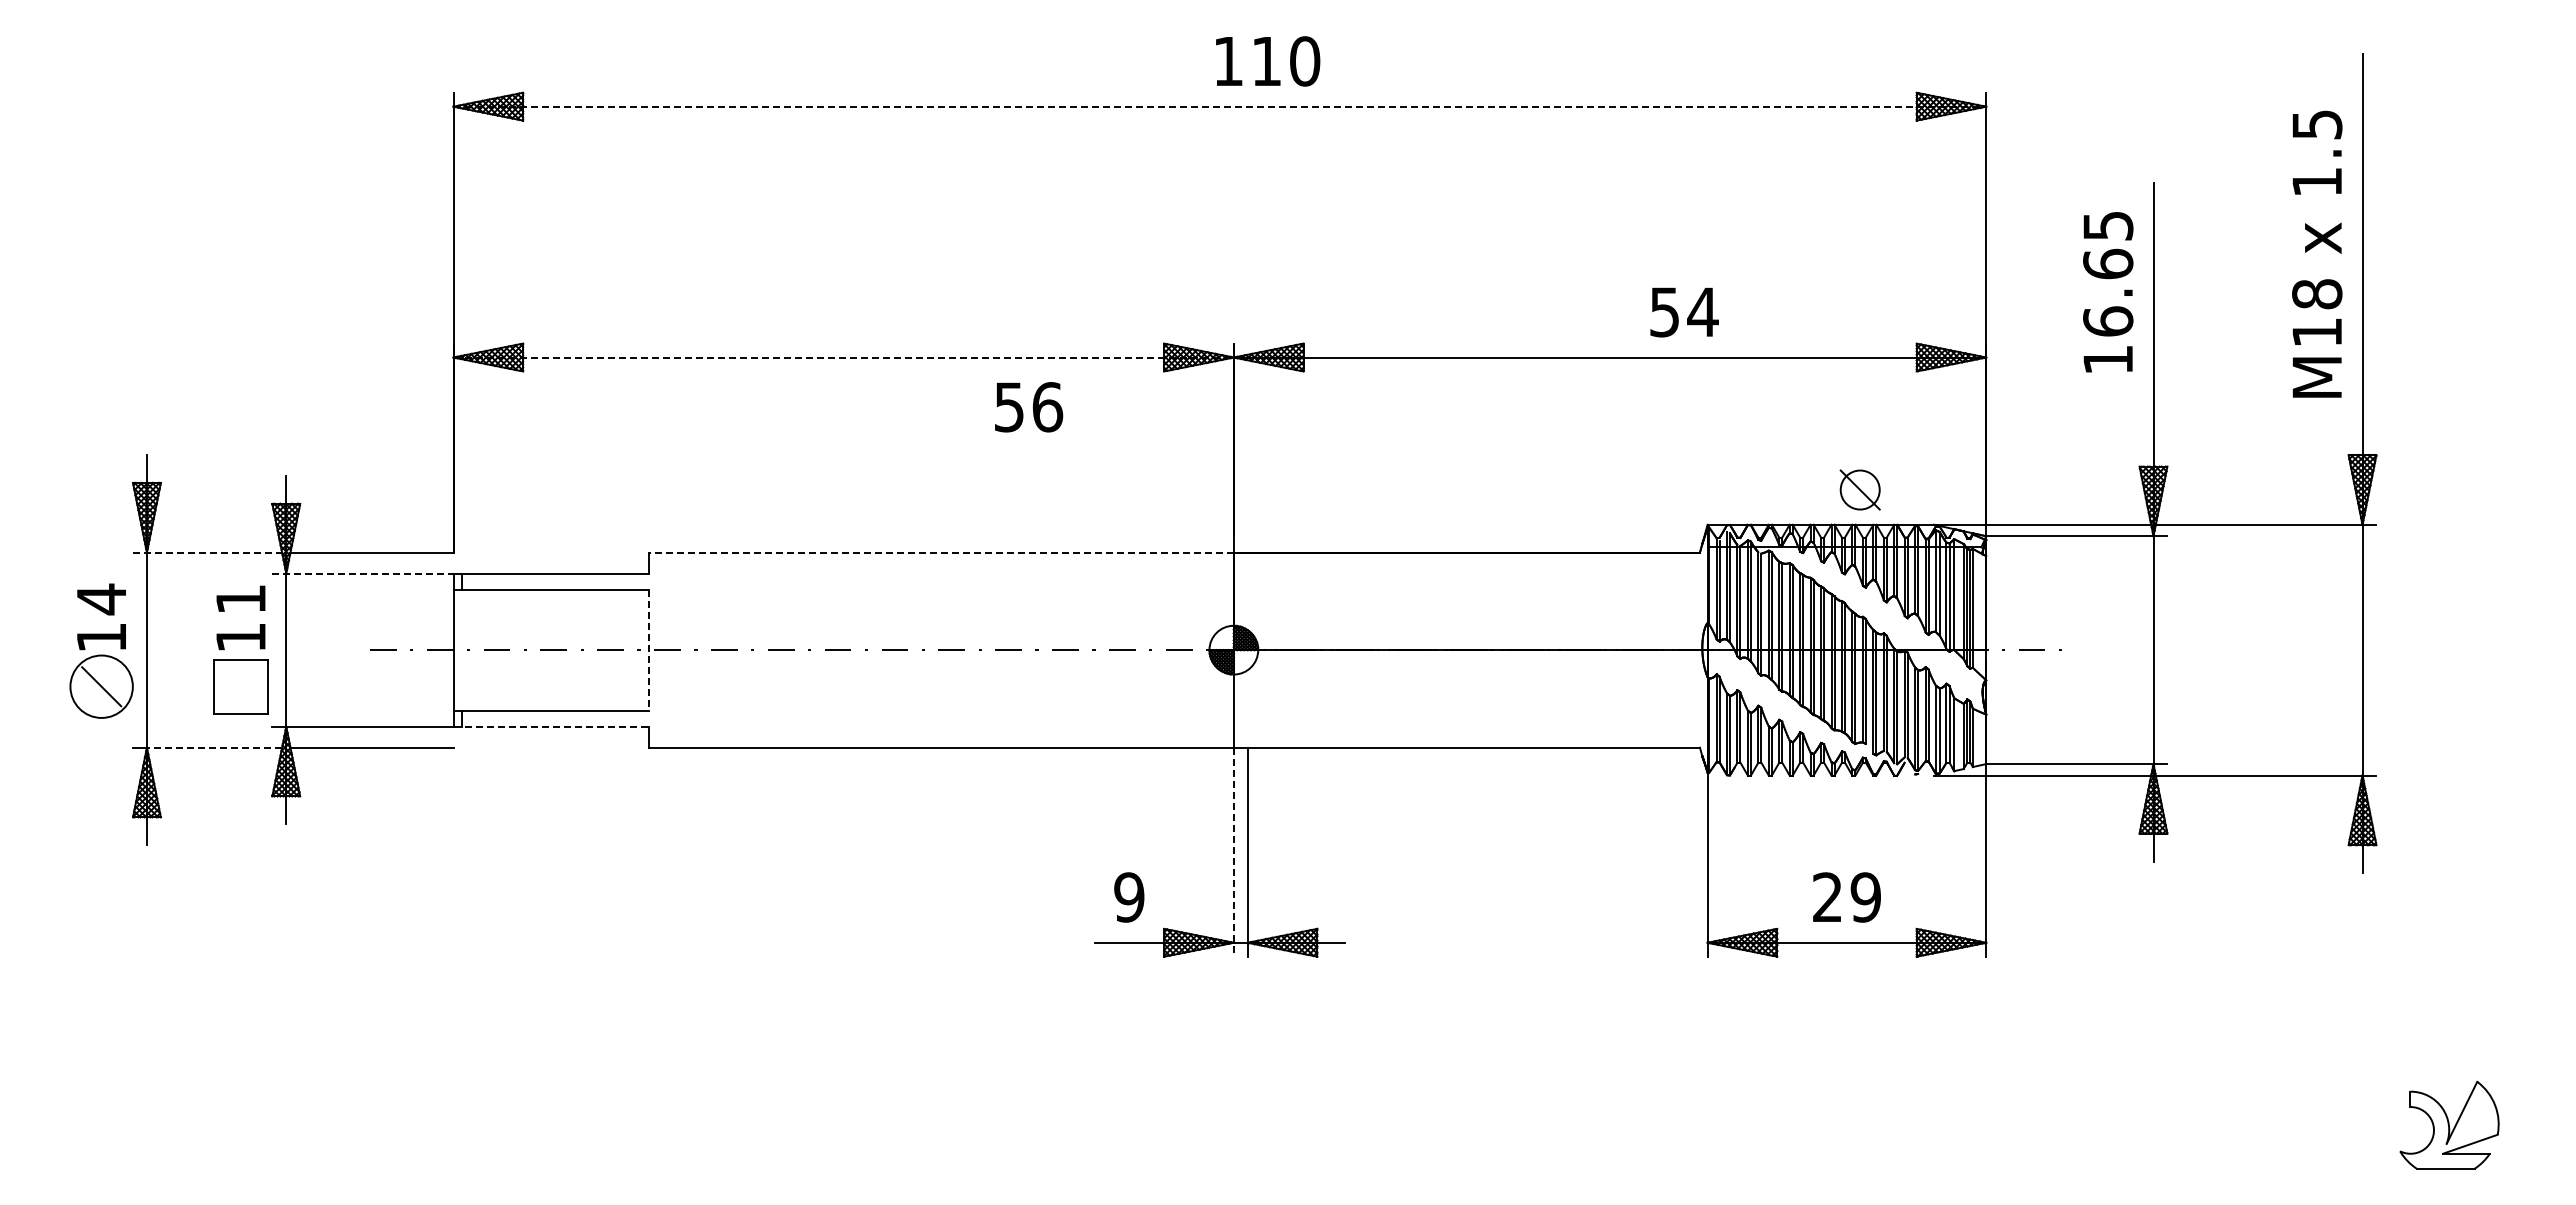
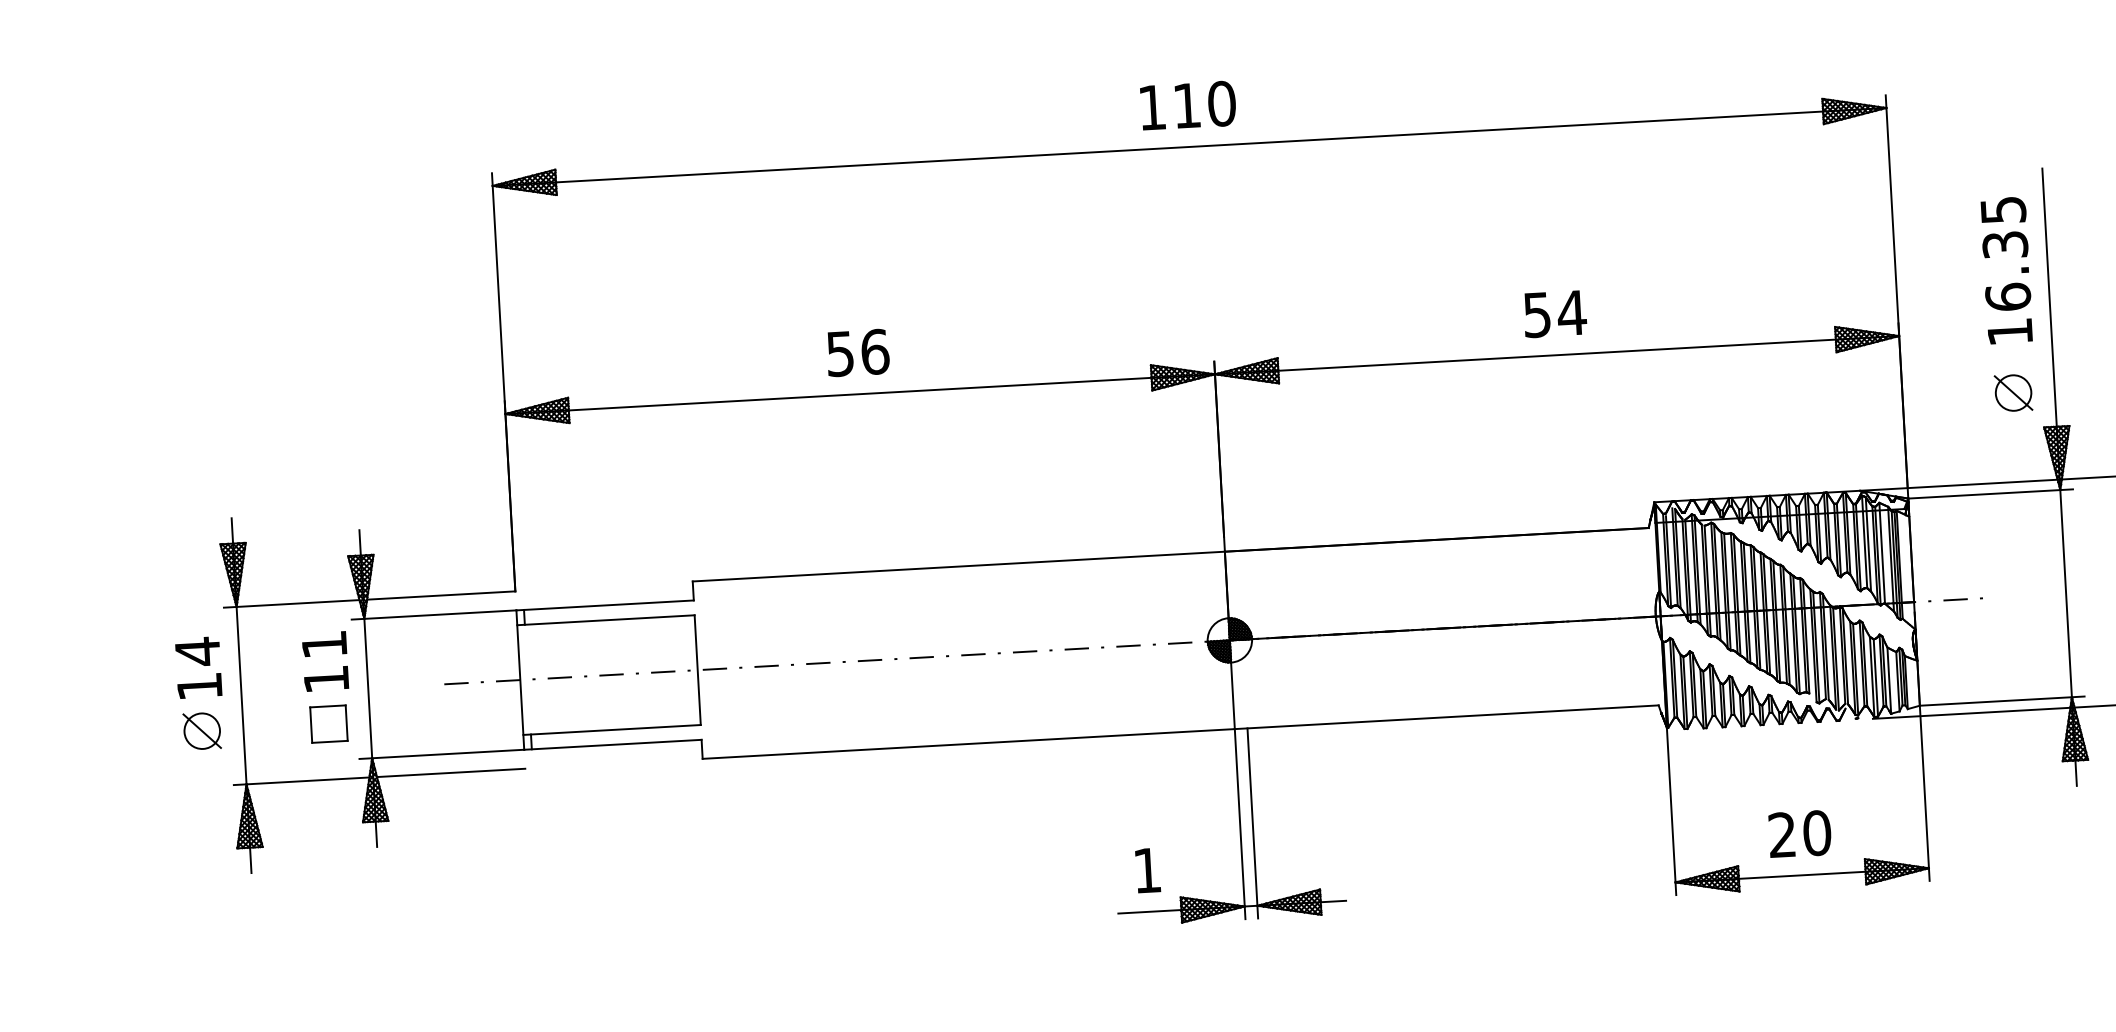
text: (1268, 61) -> (1188, 105), moved
line: (1220, 106) -> (1190, 146), dashed -> solid
text: (2108, 263) -> (2005, 244), 16.65 -> 16.35
text: (1684, 312) -> (1555, 314), moved
line: (844, 357) -> (860, 394), dashed -> solid
text: (1029, 407) -> (858, 353), moved
part: (1859, 489) -> (2012, 392), moved
line: (207, 552) -> (291, 603), dashed -> solid
line: (941, 552) -> (959, 566), dashed -> solid
line: (362, 573) -> (433, 614), dashed -> solid
line: (648, 650) -> (697, 670), dashed -> solid
circle: (101, 686) -> (202, 731), size x0.62
part: (241, 686) -> (329, 723), size x0.71
line: (551, 726) -> (613, 744), dashed -> solid
line: (214, 747) -> (307, 780), dashed -> solid
line: (1233, 852) -> (1239, 824), dashed -> solid
text: (1129, 897) -> (1147, 870), 9 -> 1
text: (1865, 897) -> (1816, 833), 29 -> 20

